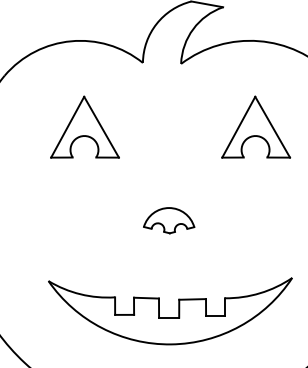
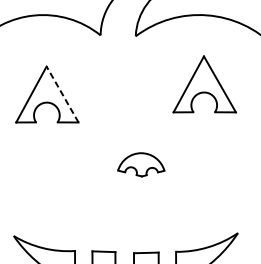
line: (101, 126) -> (62, 93), solid -> dashed
part: (256, 126) -> (205, 83), moved
part: (169, 220) -> (141, 164), moved

